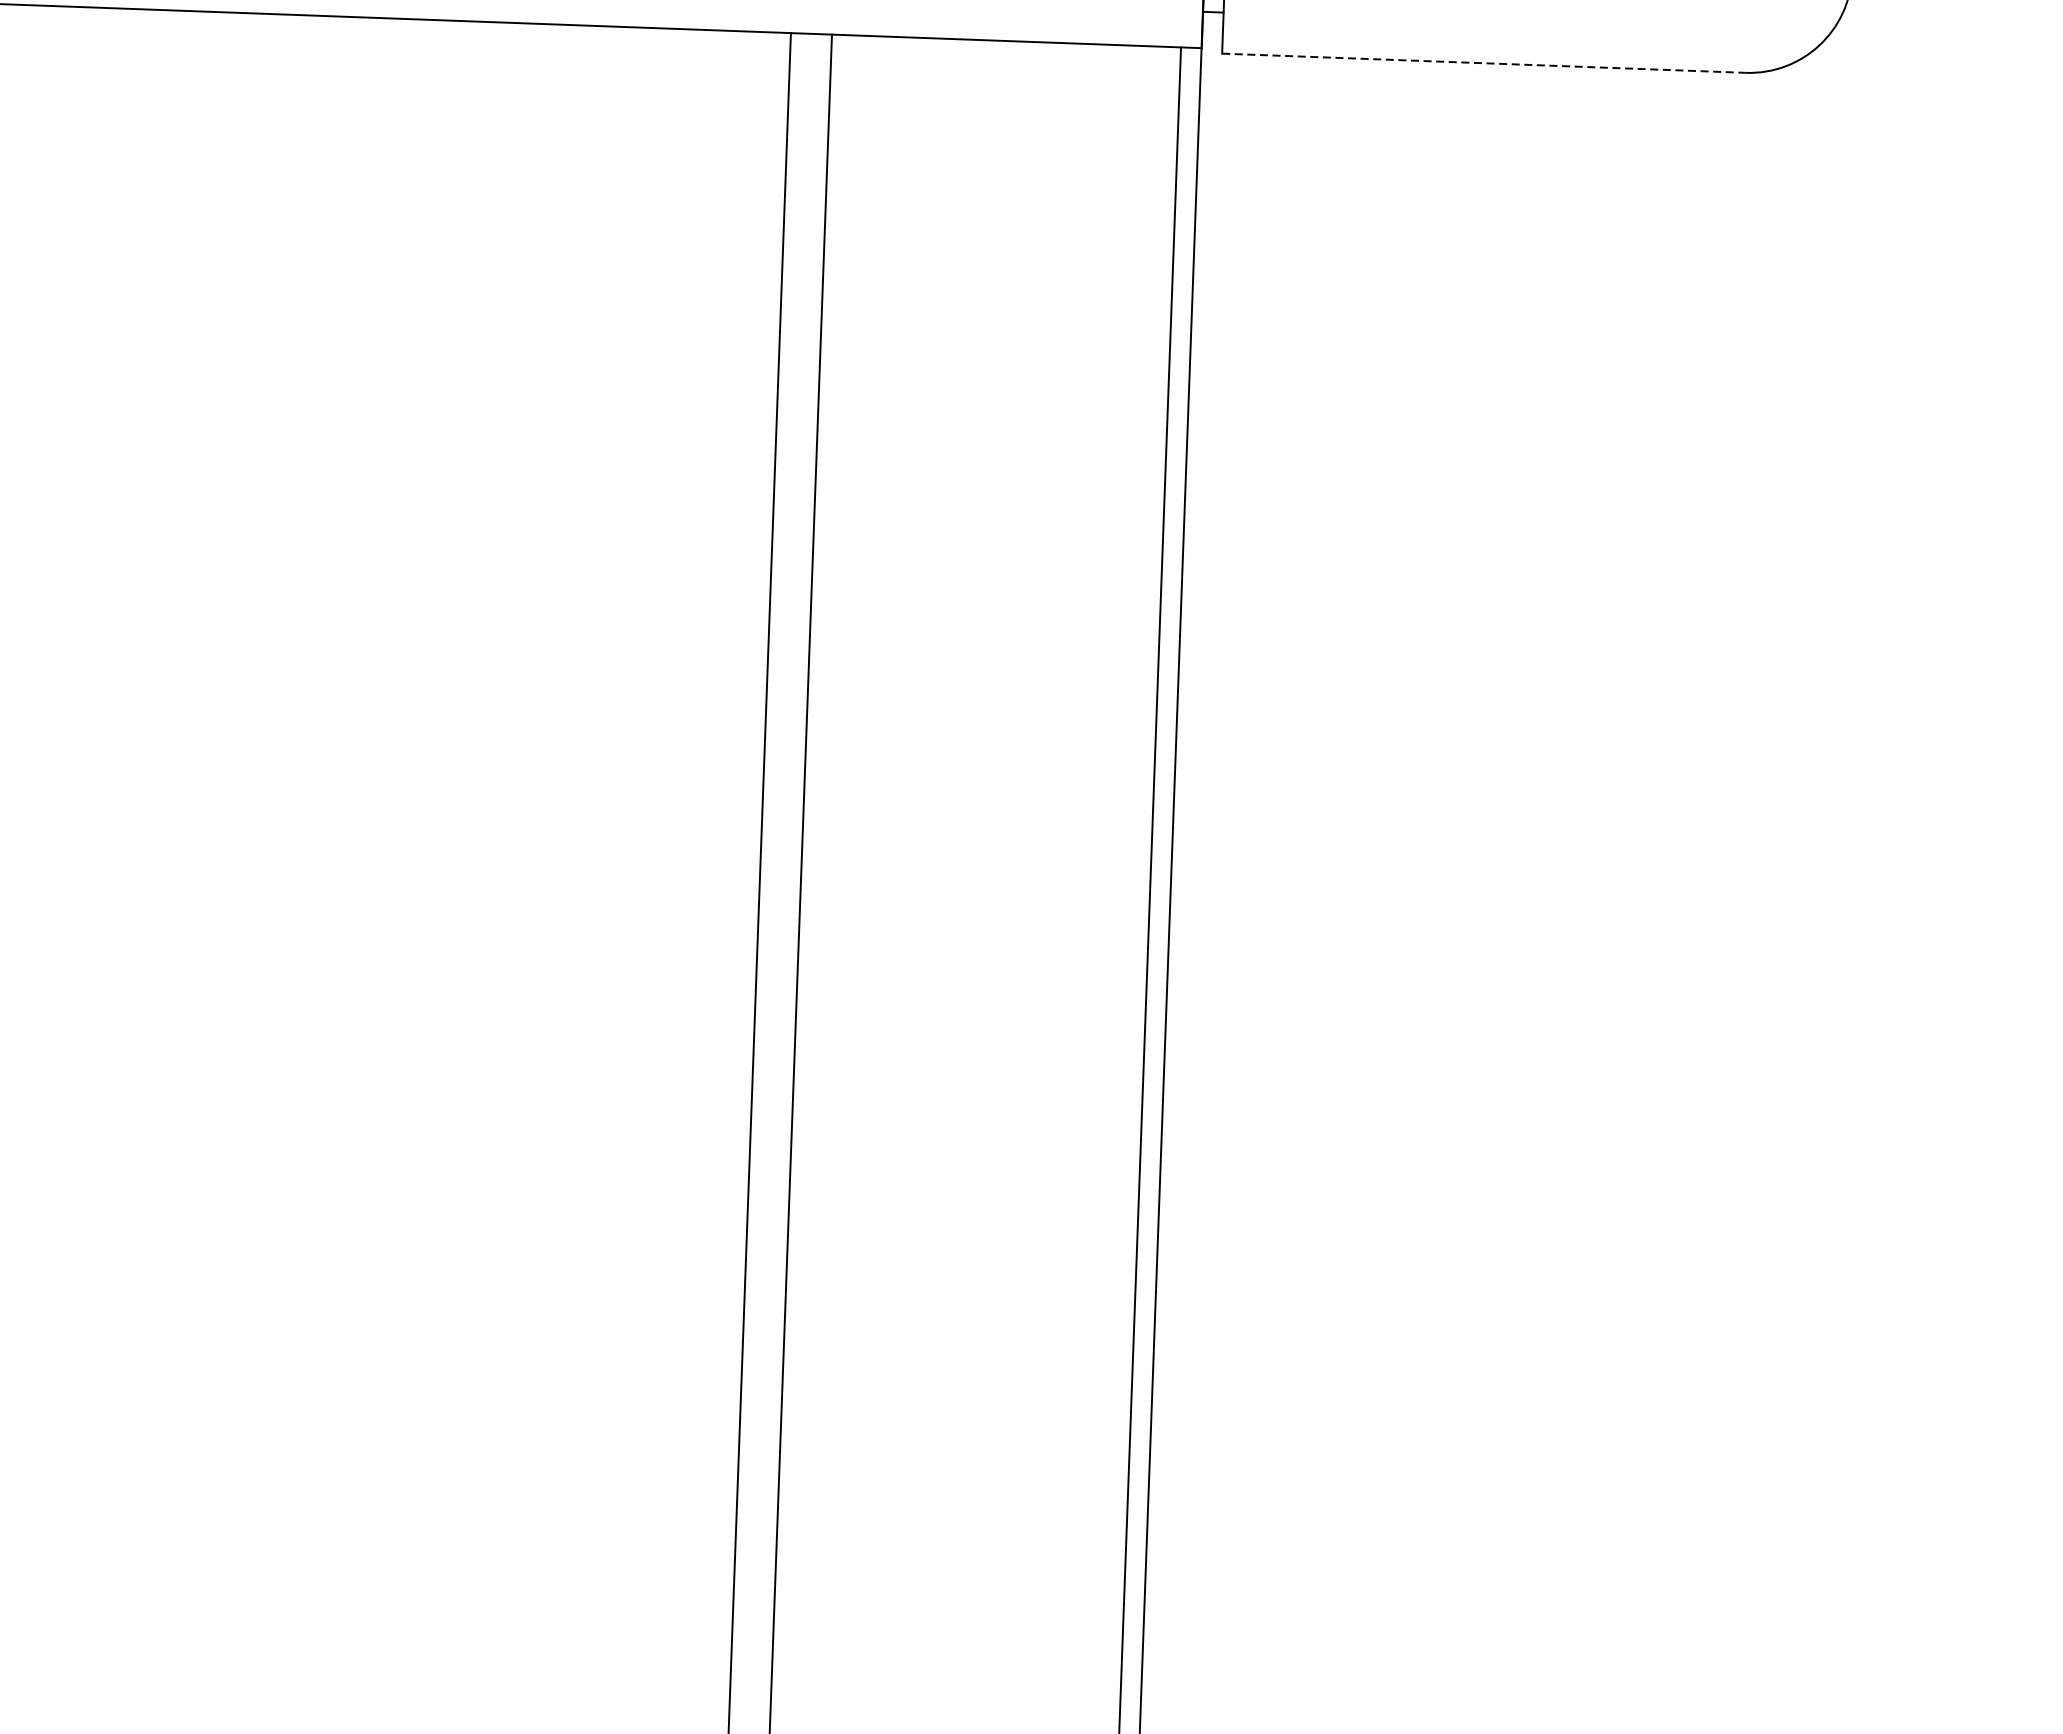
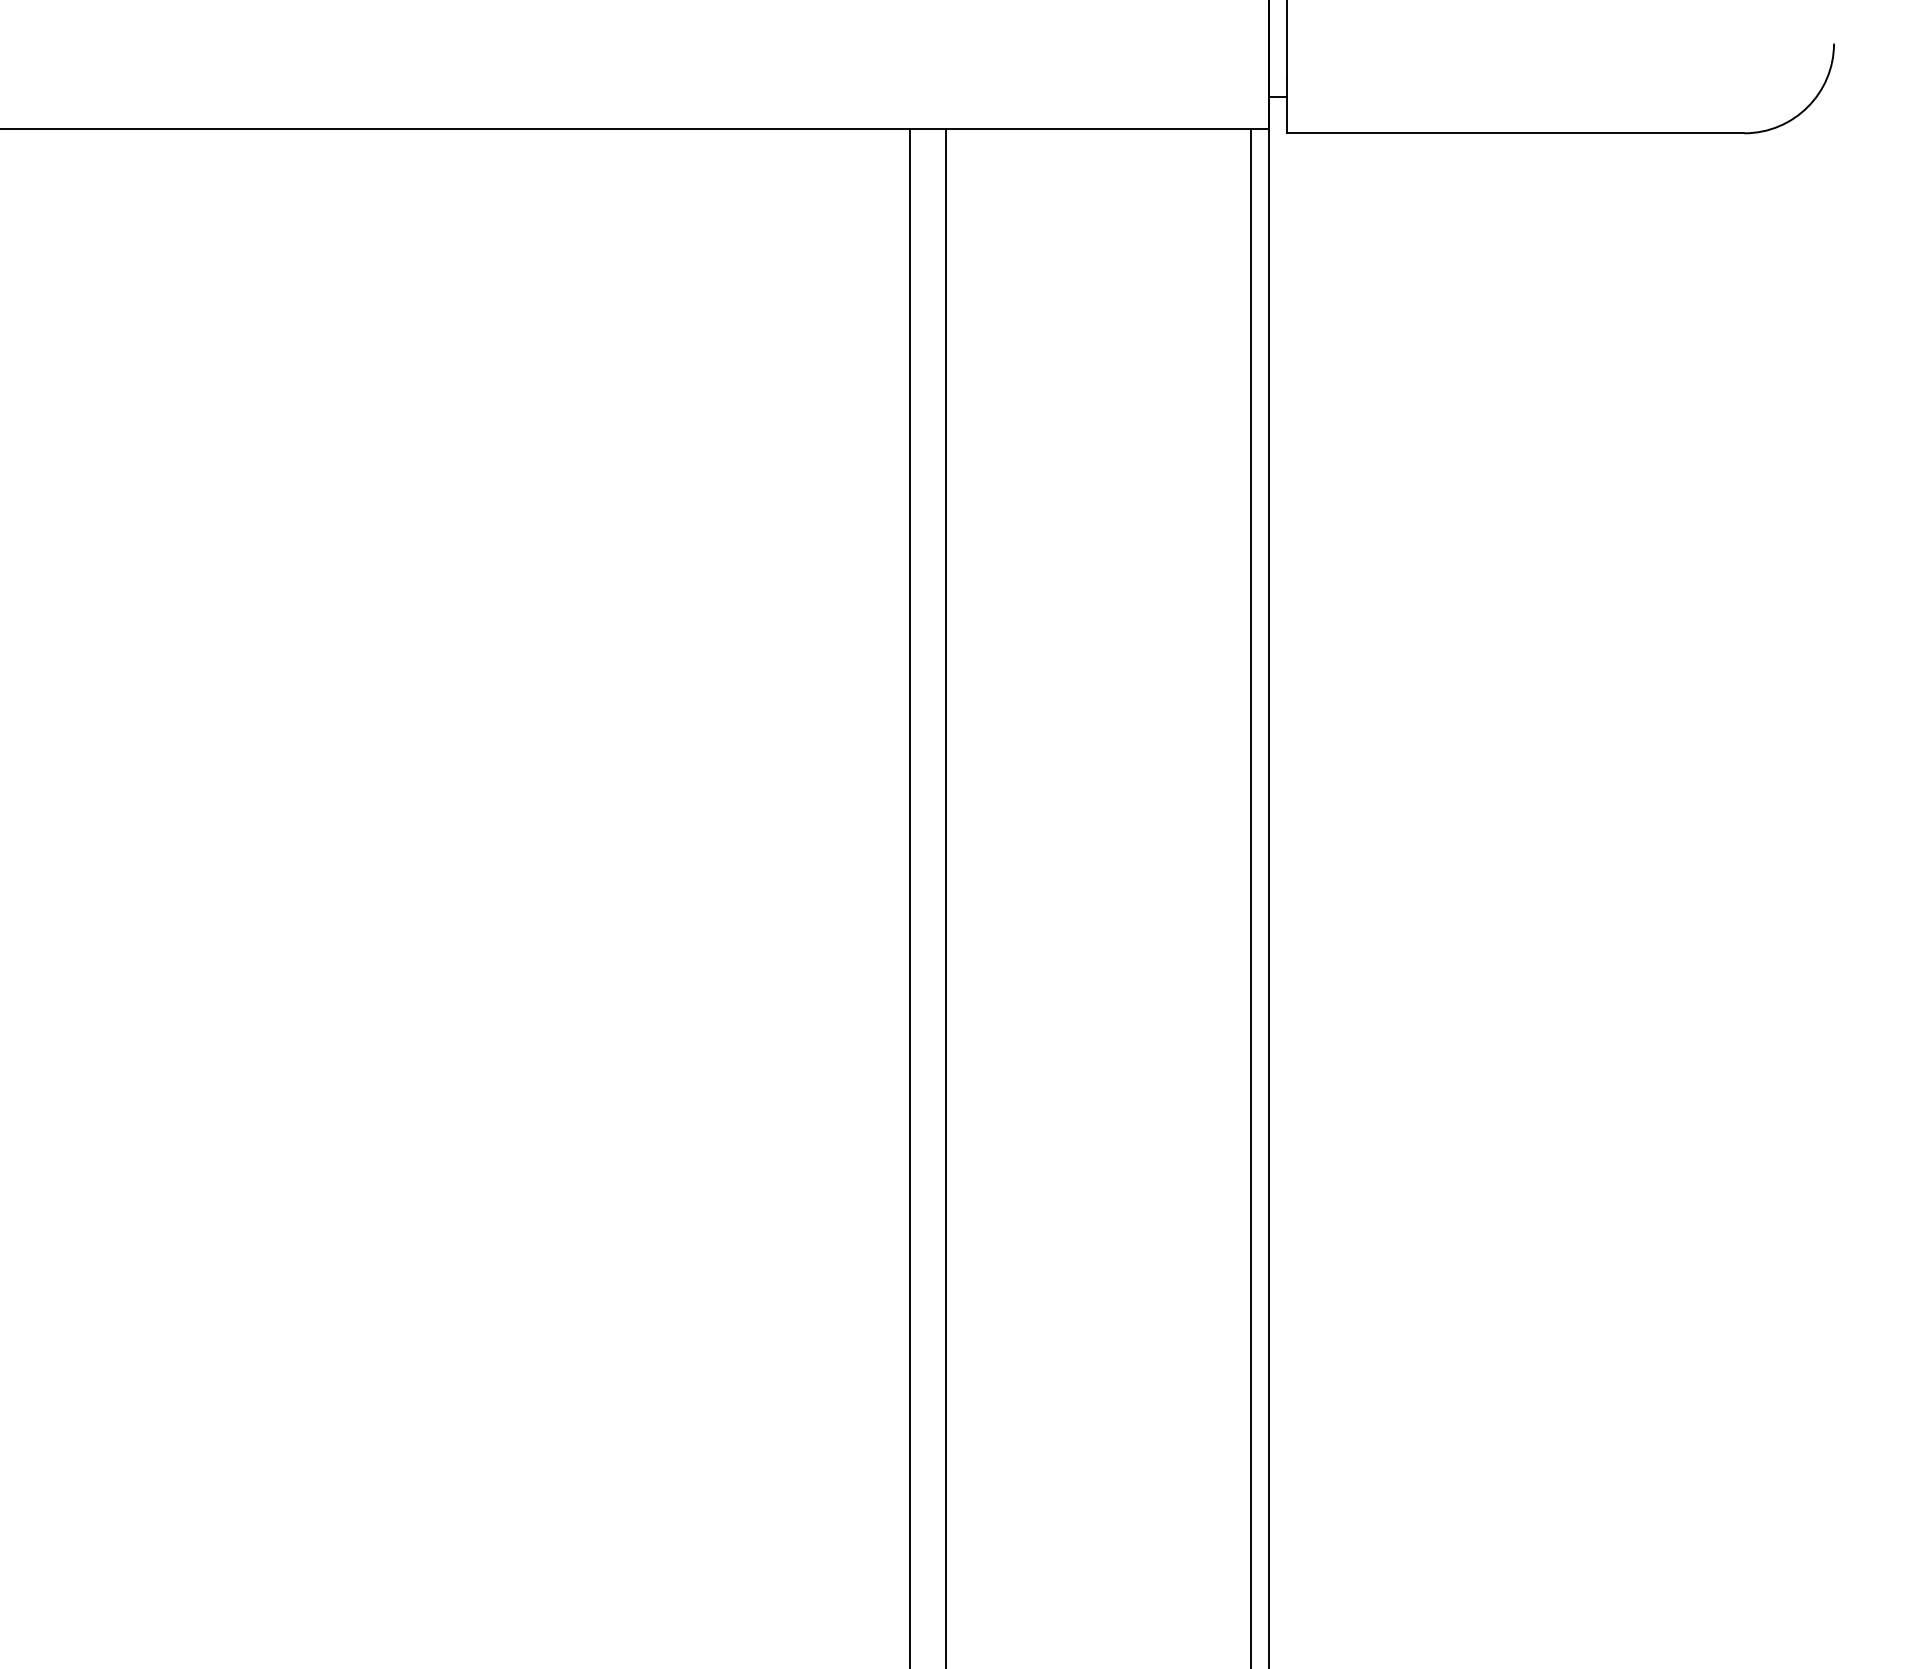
line: (1483, 63) -> (1515, 133), dashed -> solid

